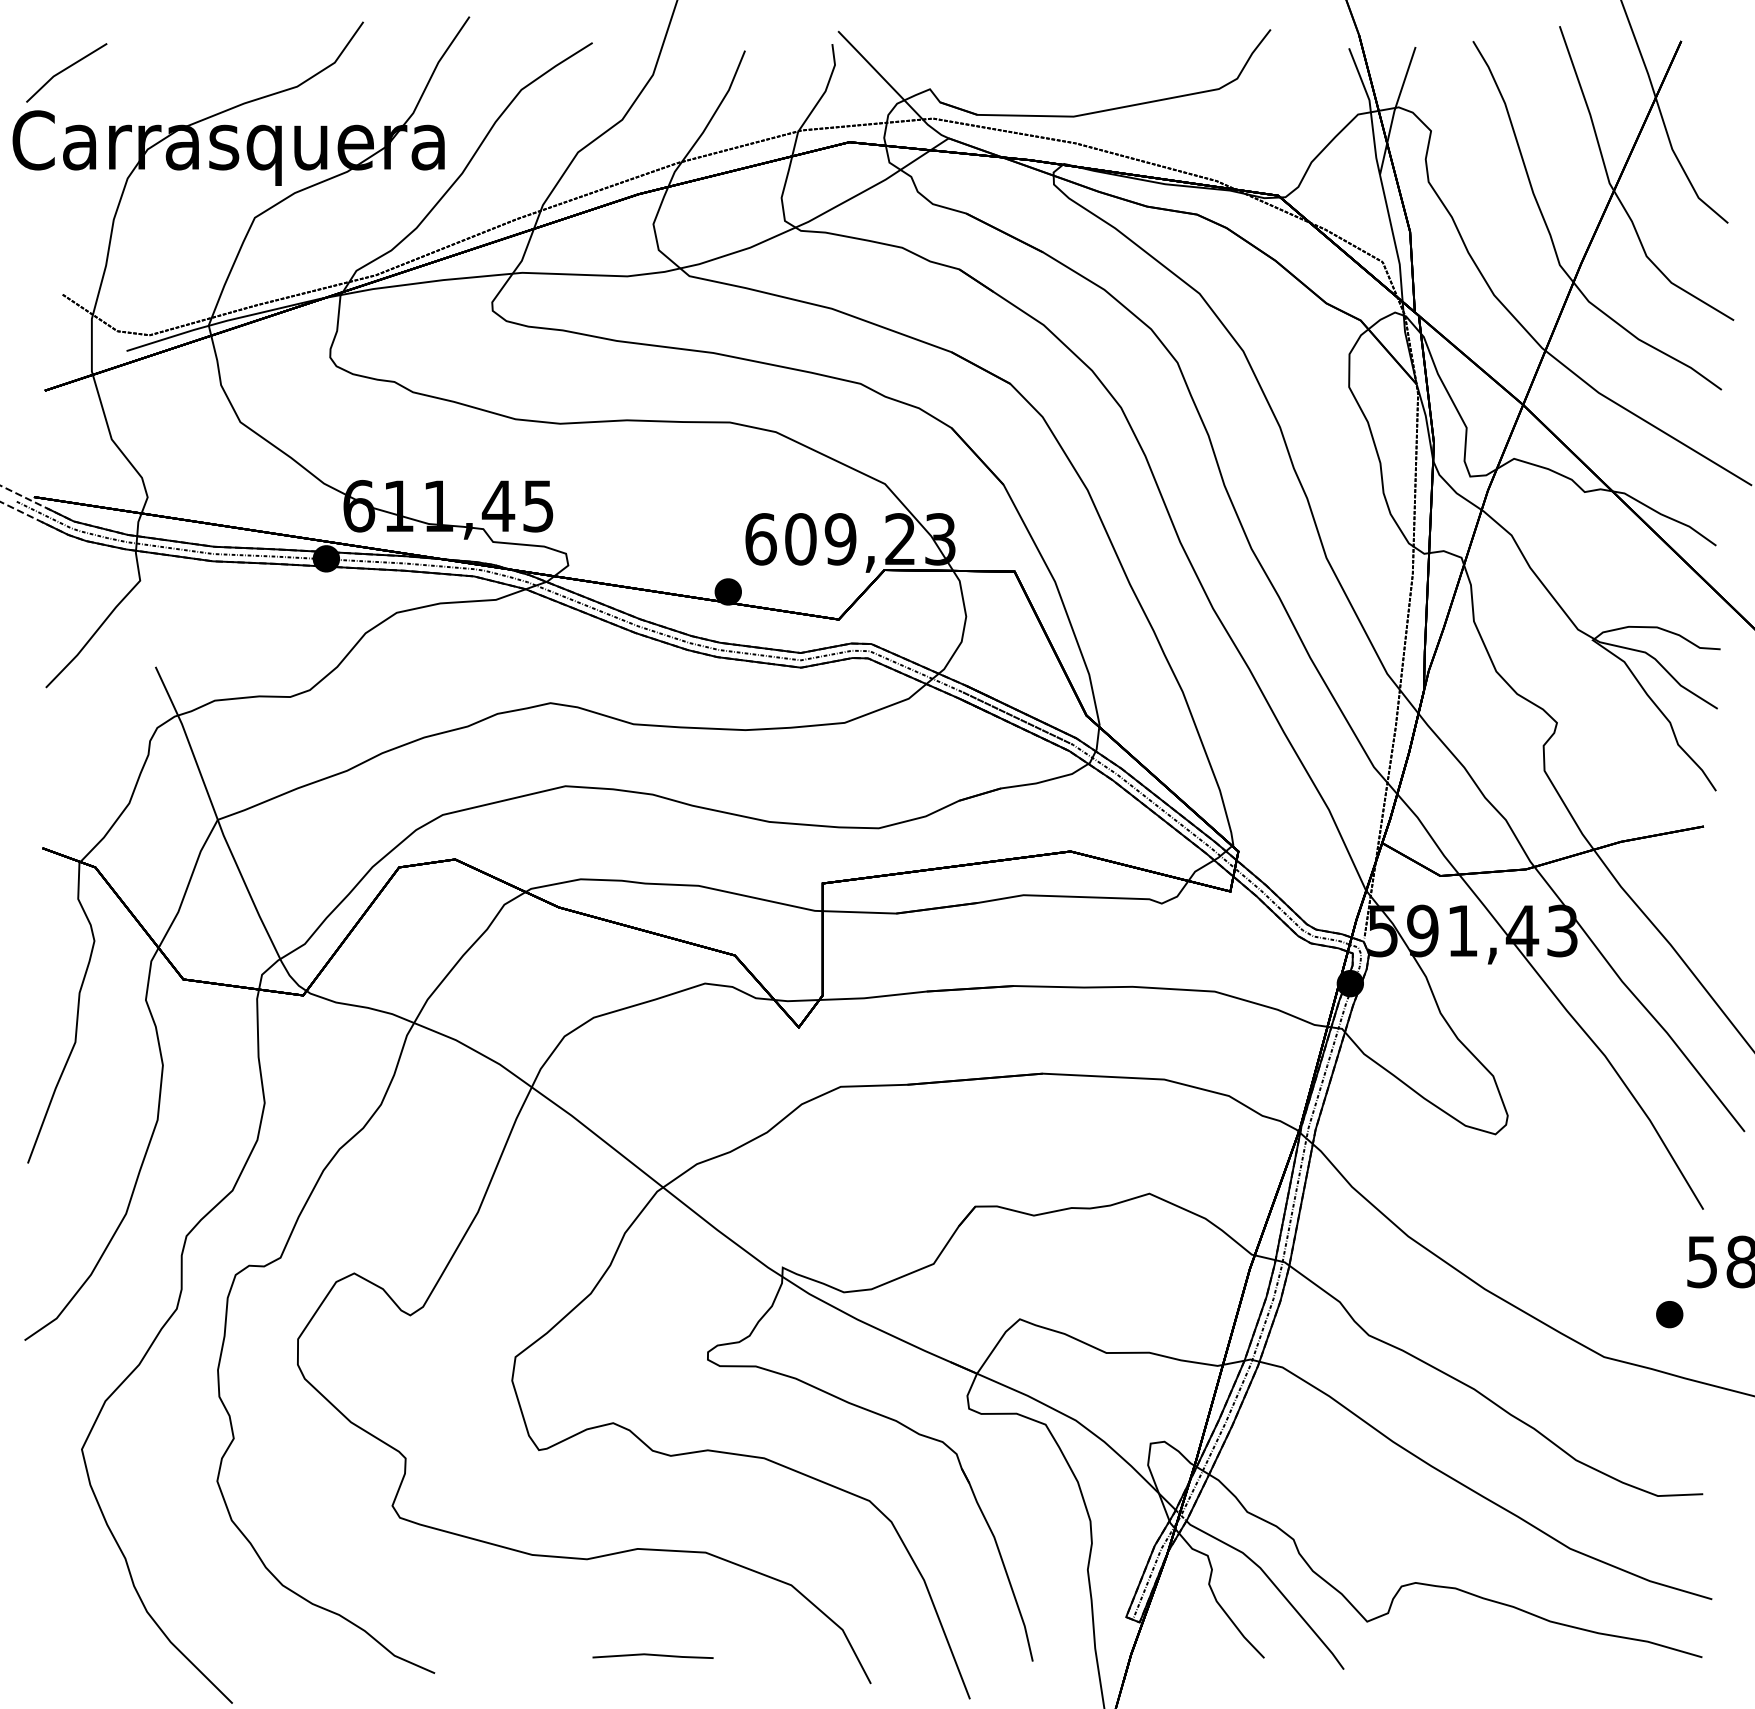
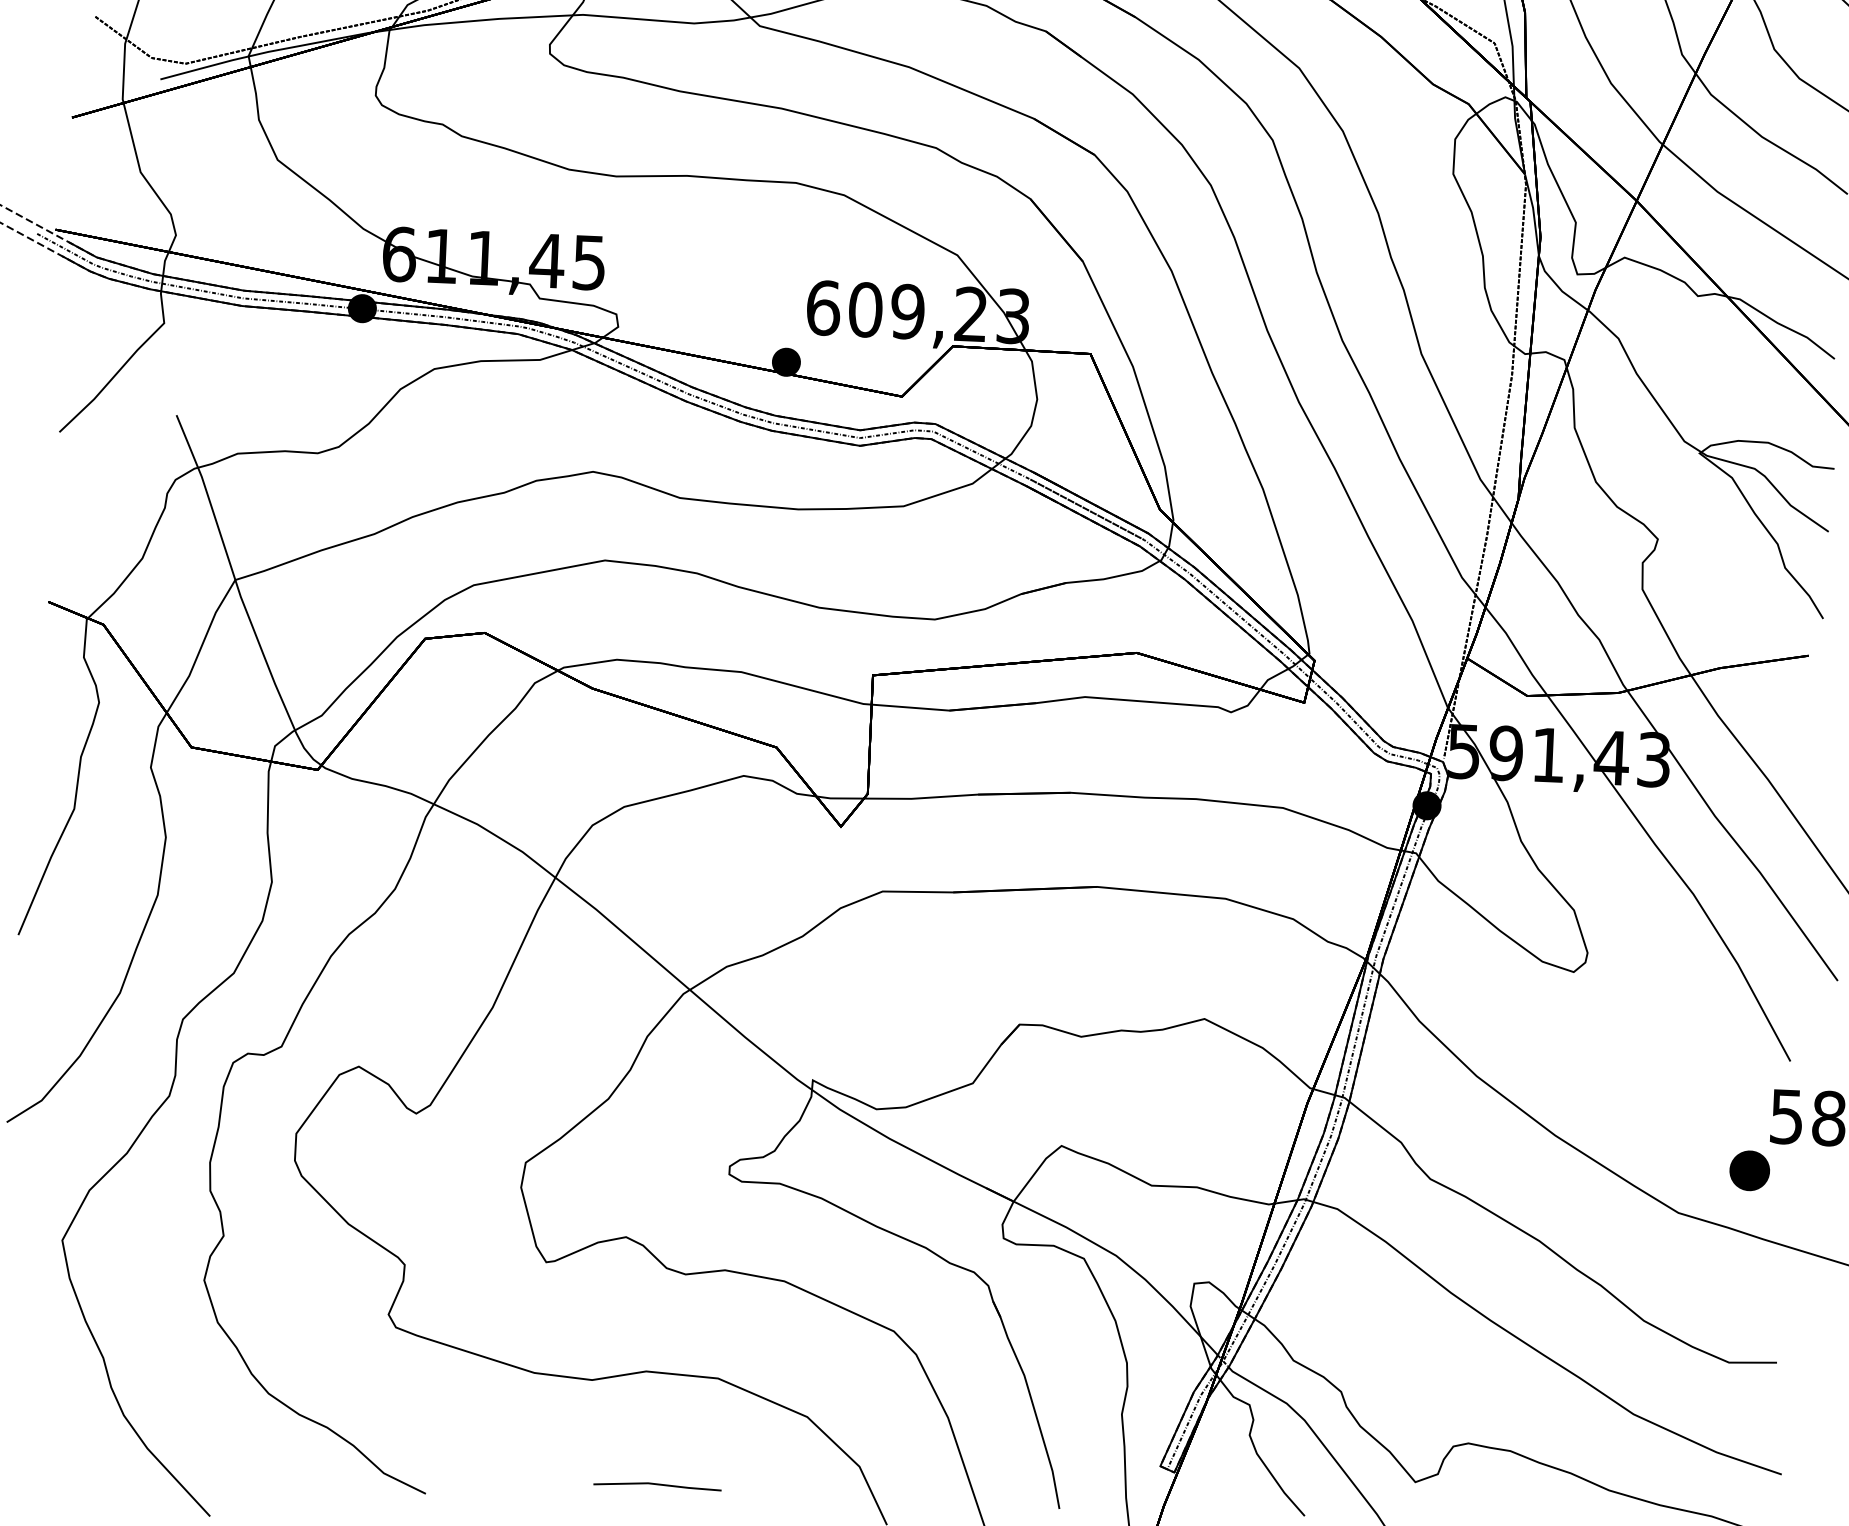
part: (1669, 1314) -> (1749, 1170), size x1.4

